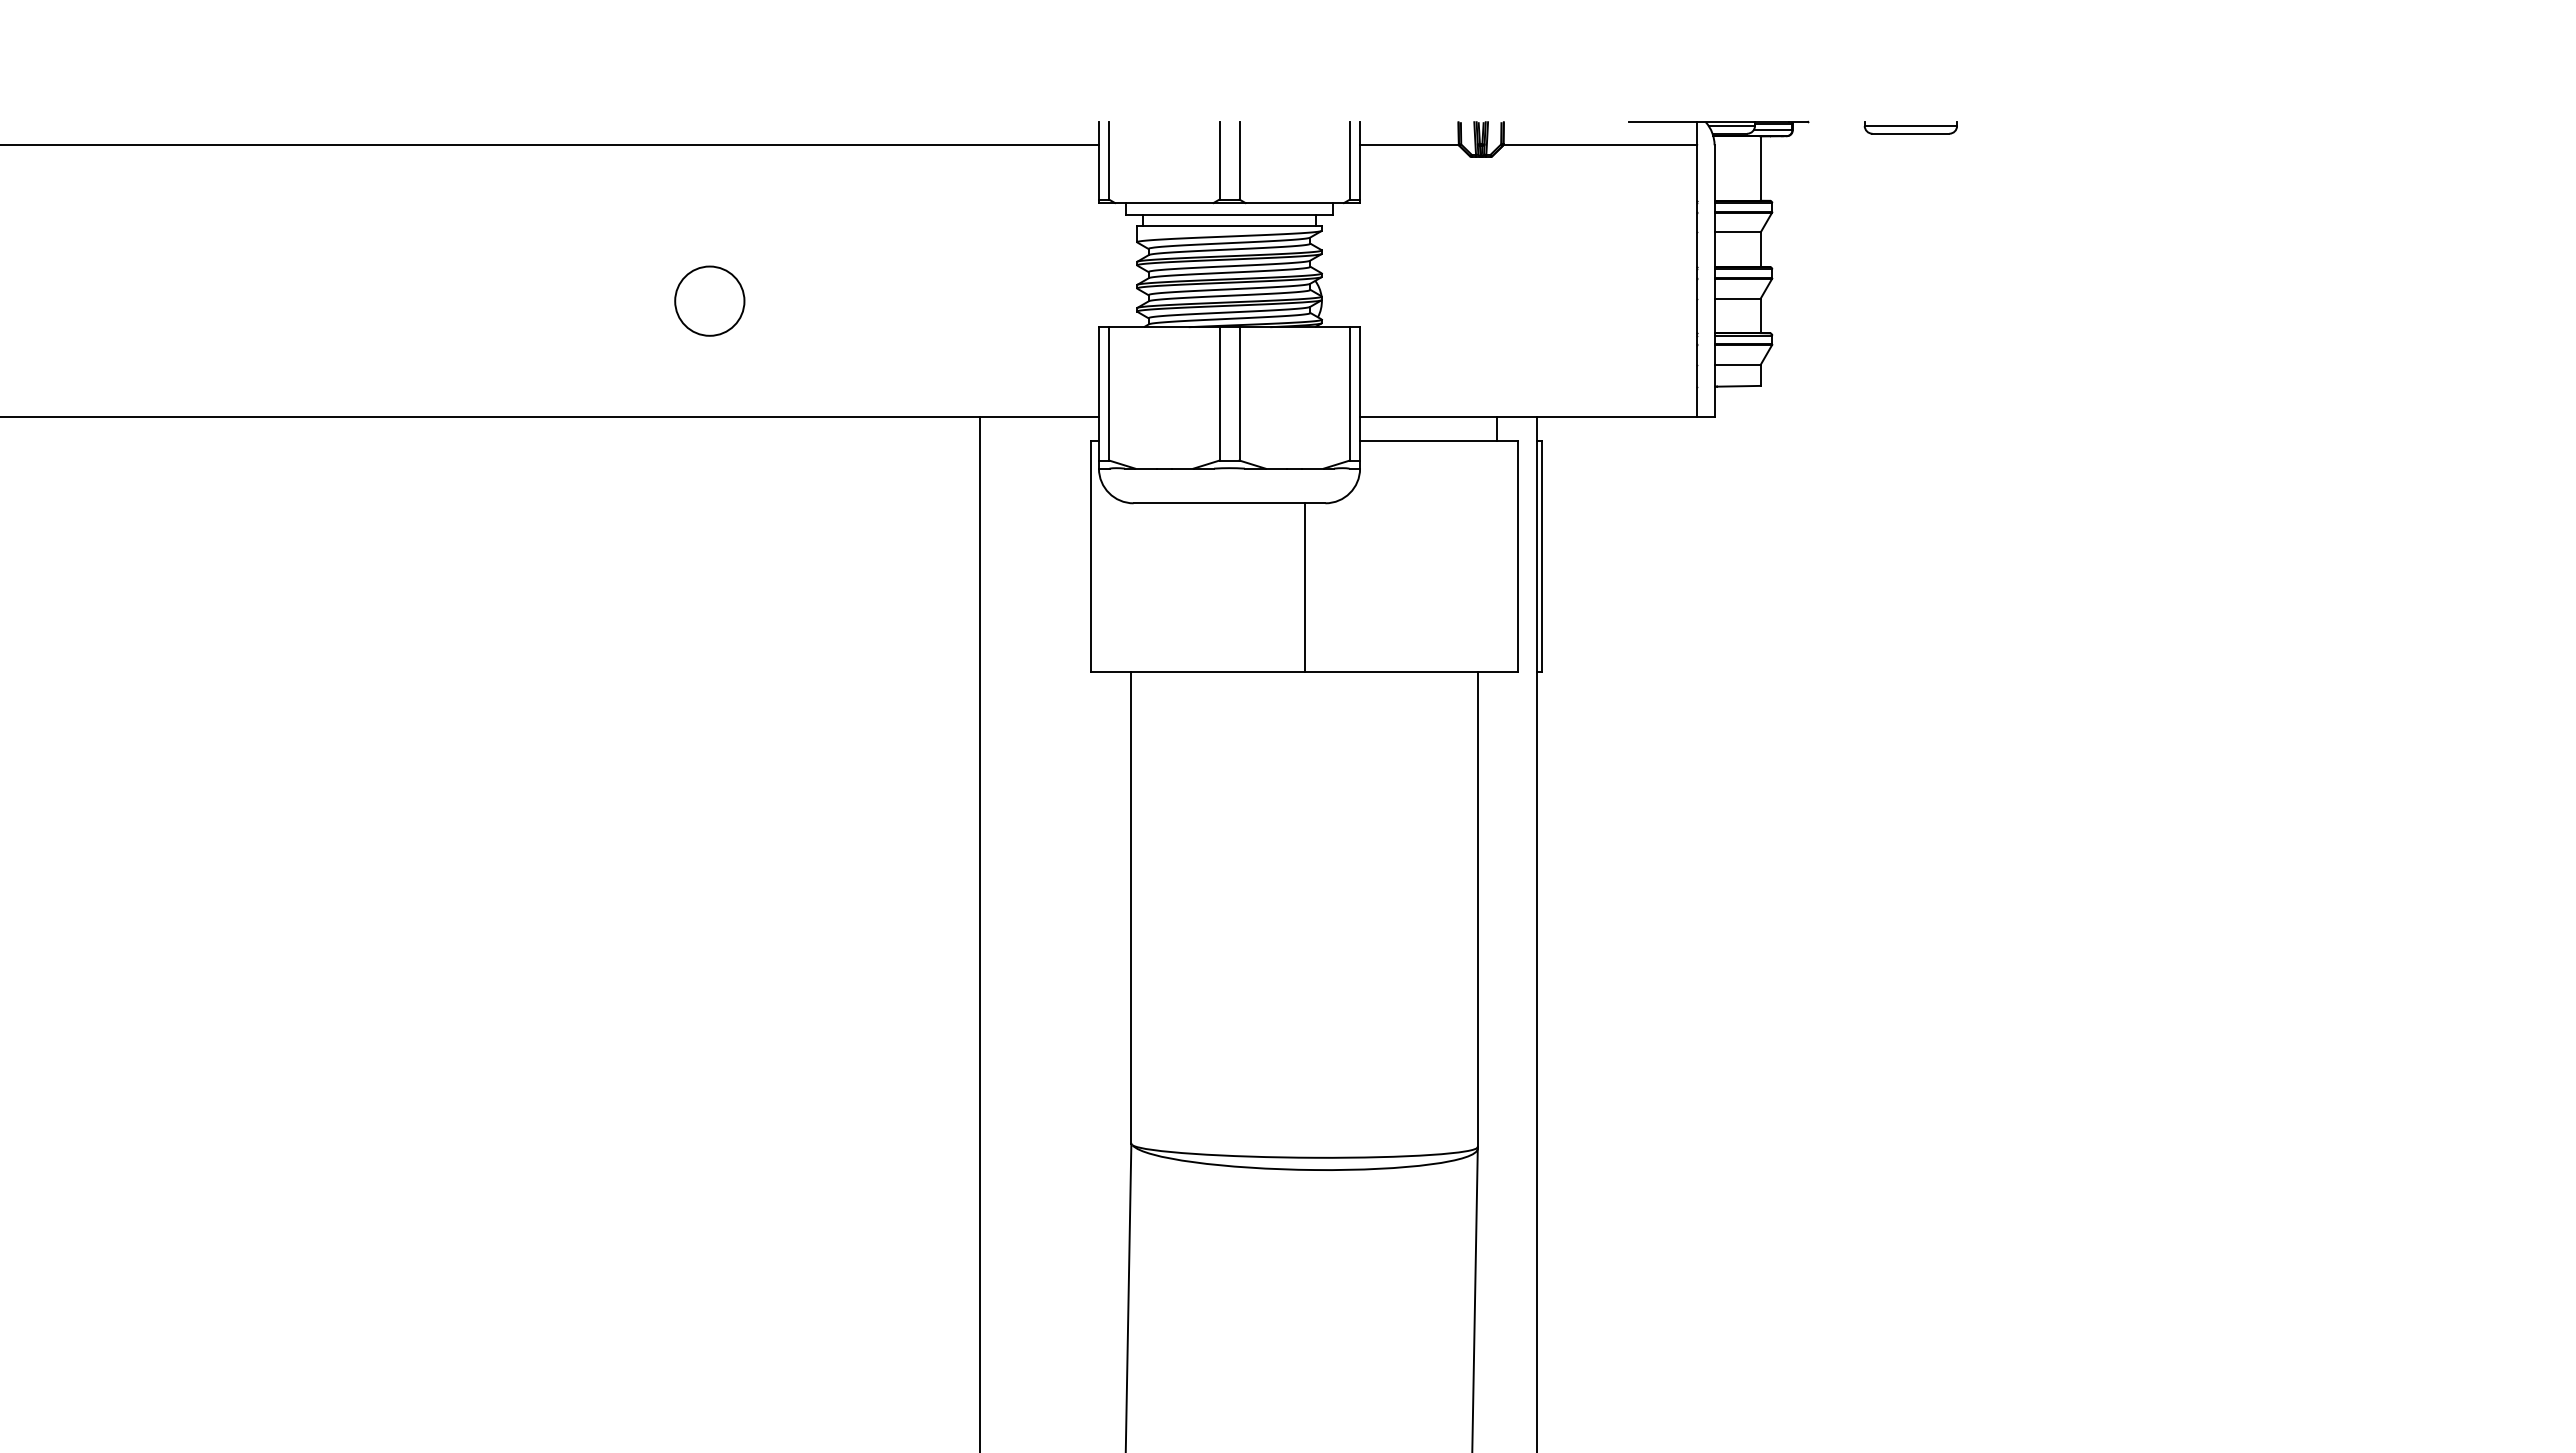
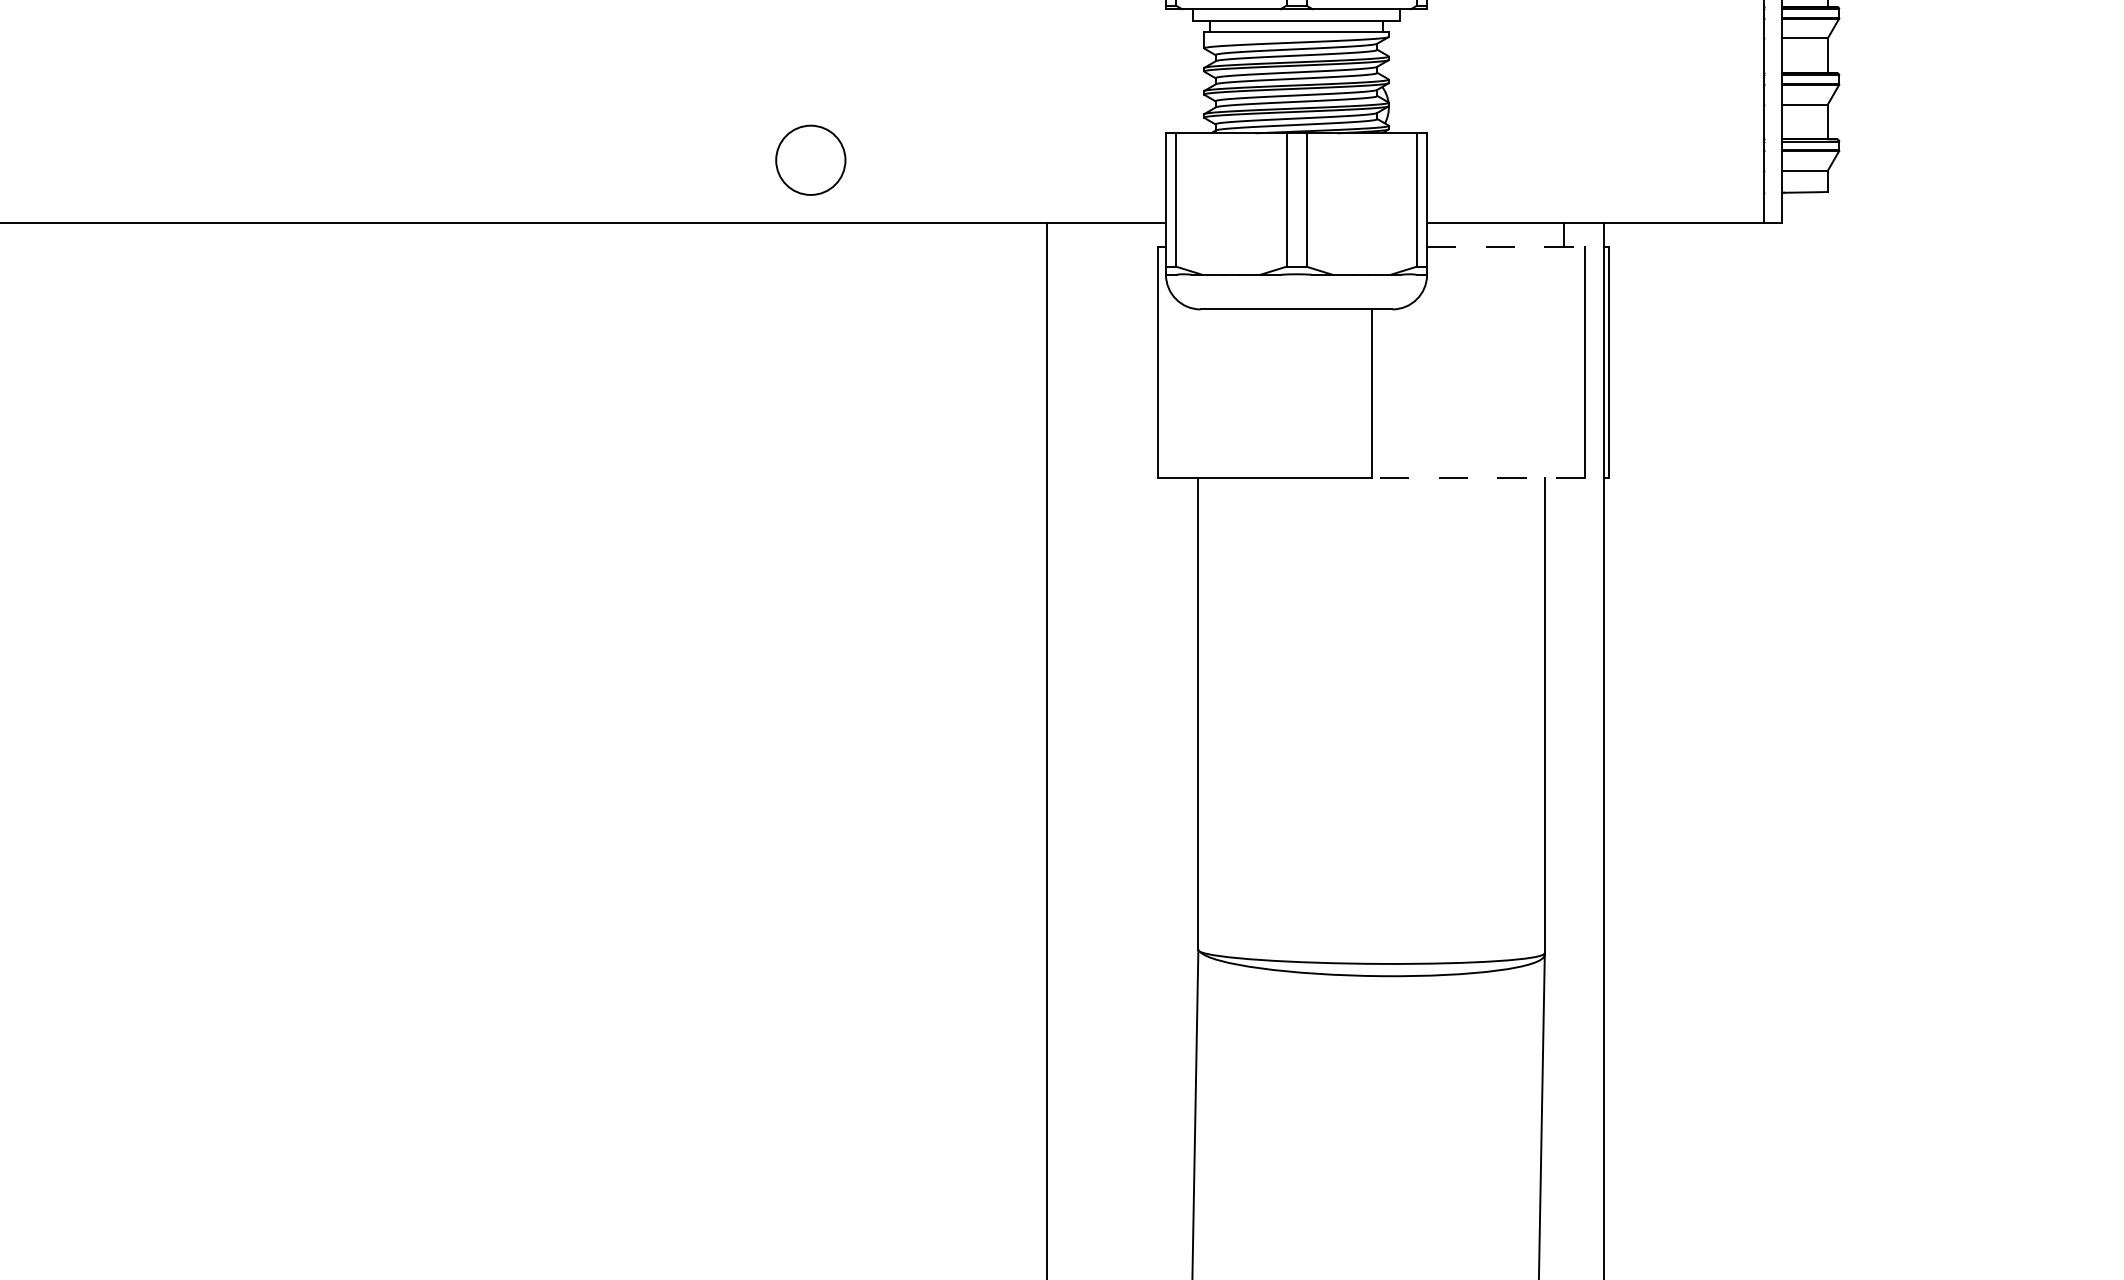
circle: (709, 300) -> (810, 159), moved
line: (1439, 440) -> (1506, 246), solid -> dashed
line: (1411, 671) -> (1478, 477), solid -> dashed

